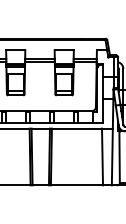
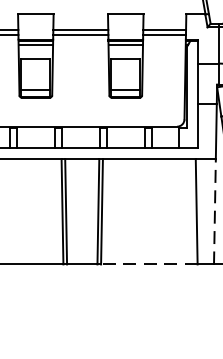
line: (112, 156) -> (215, 210), solid -> dashed
line: (76, 185) -> (148, 264), solid -> dashed

